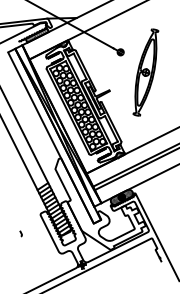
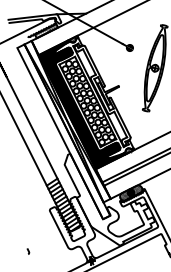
fill: (72, 108) -> (81, 104), added
curve: (20, 233) -> (27, 251), moved

